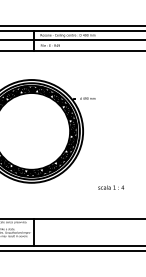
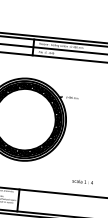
text: (110, 187) -> (82, 181), moved

